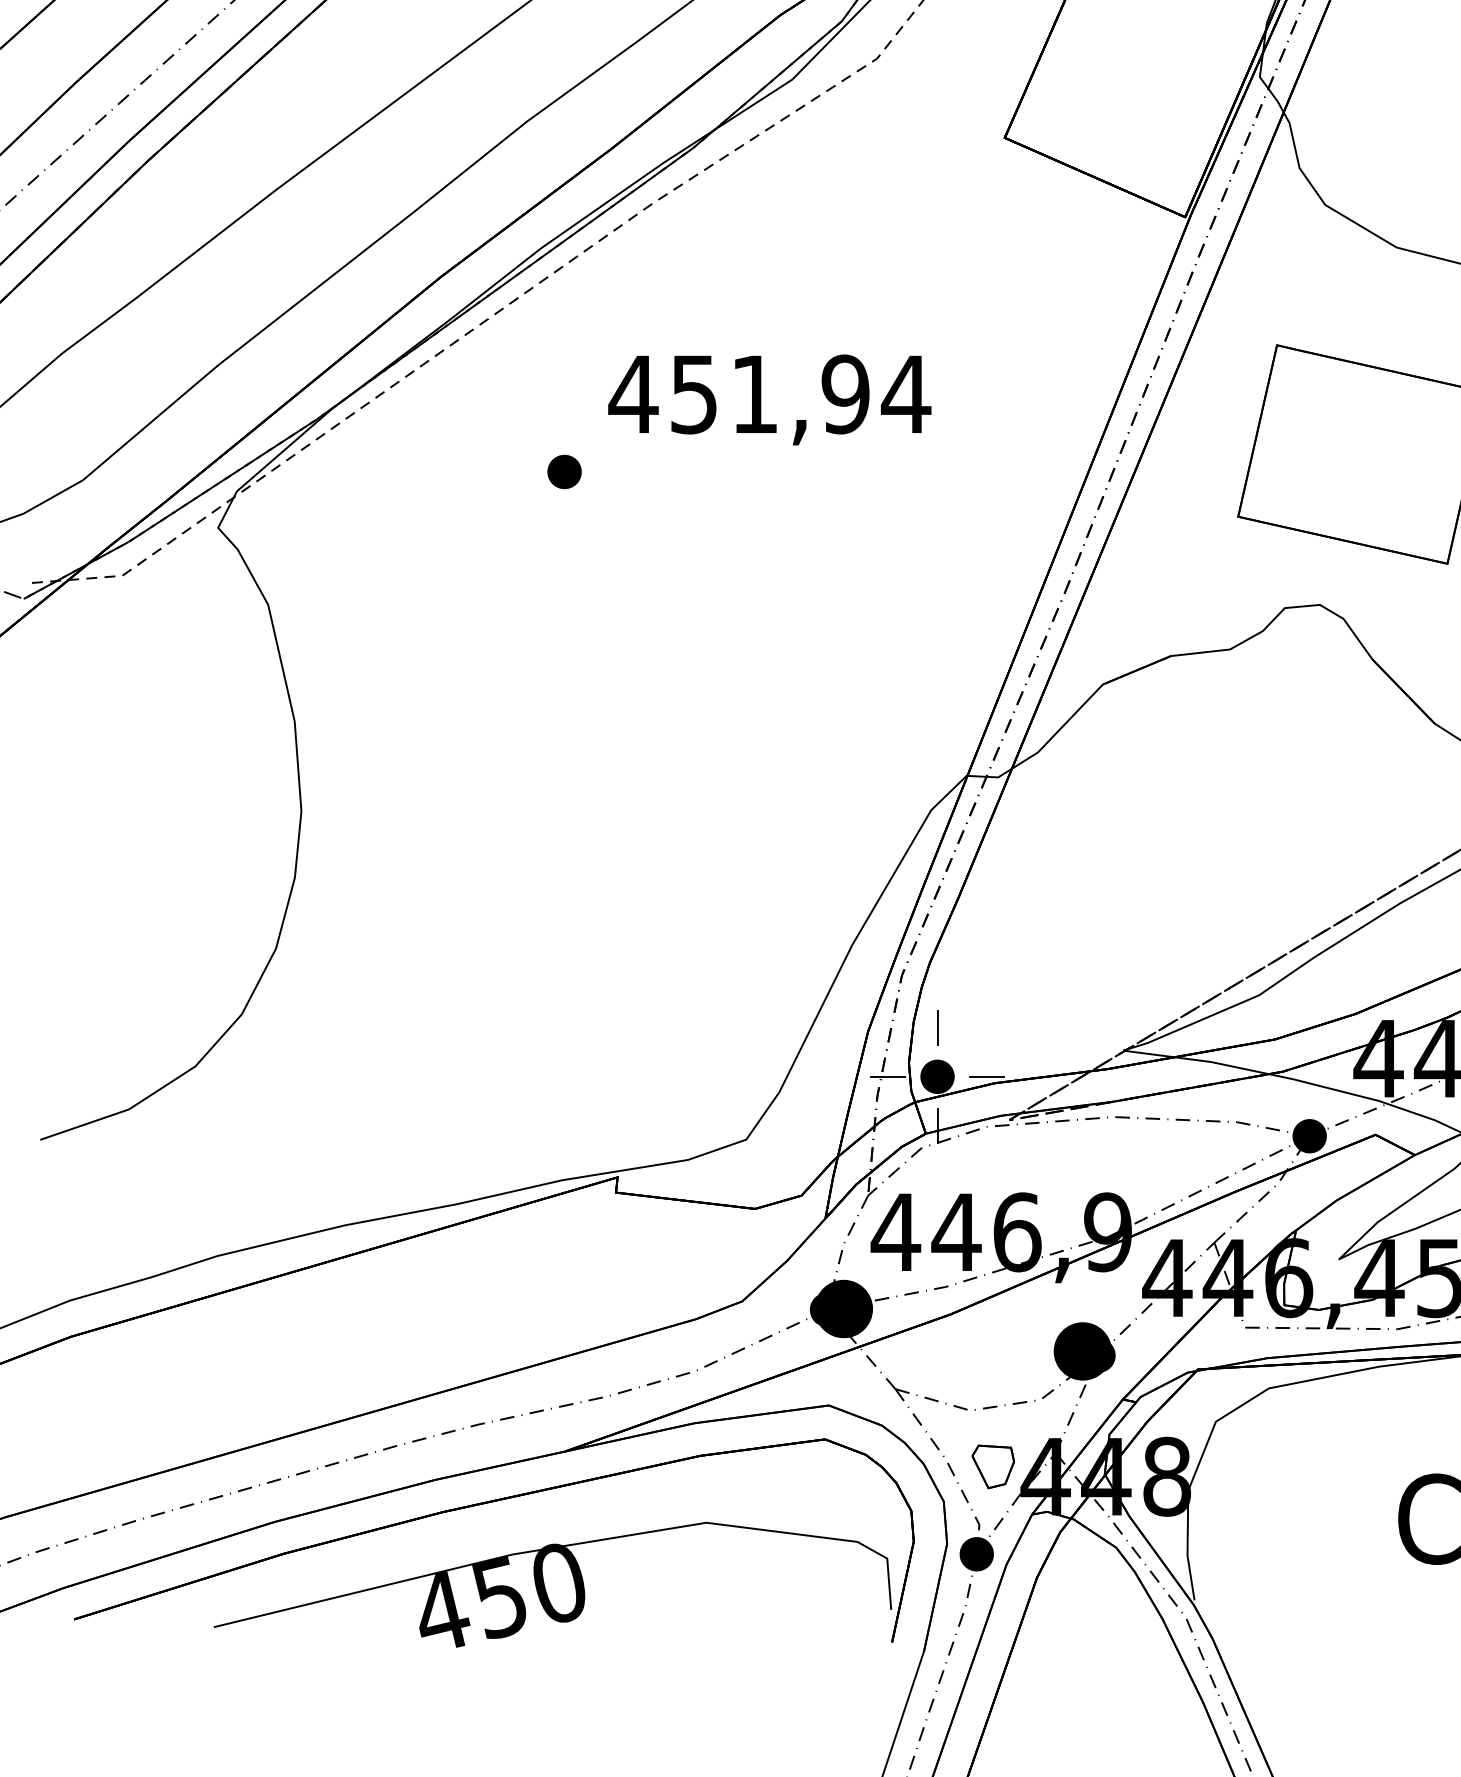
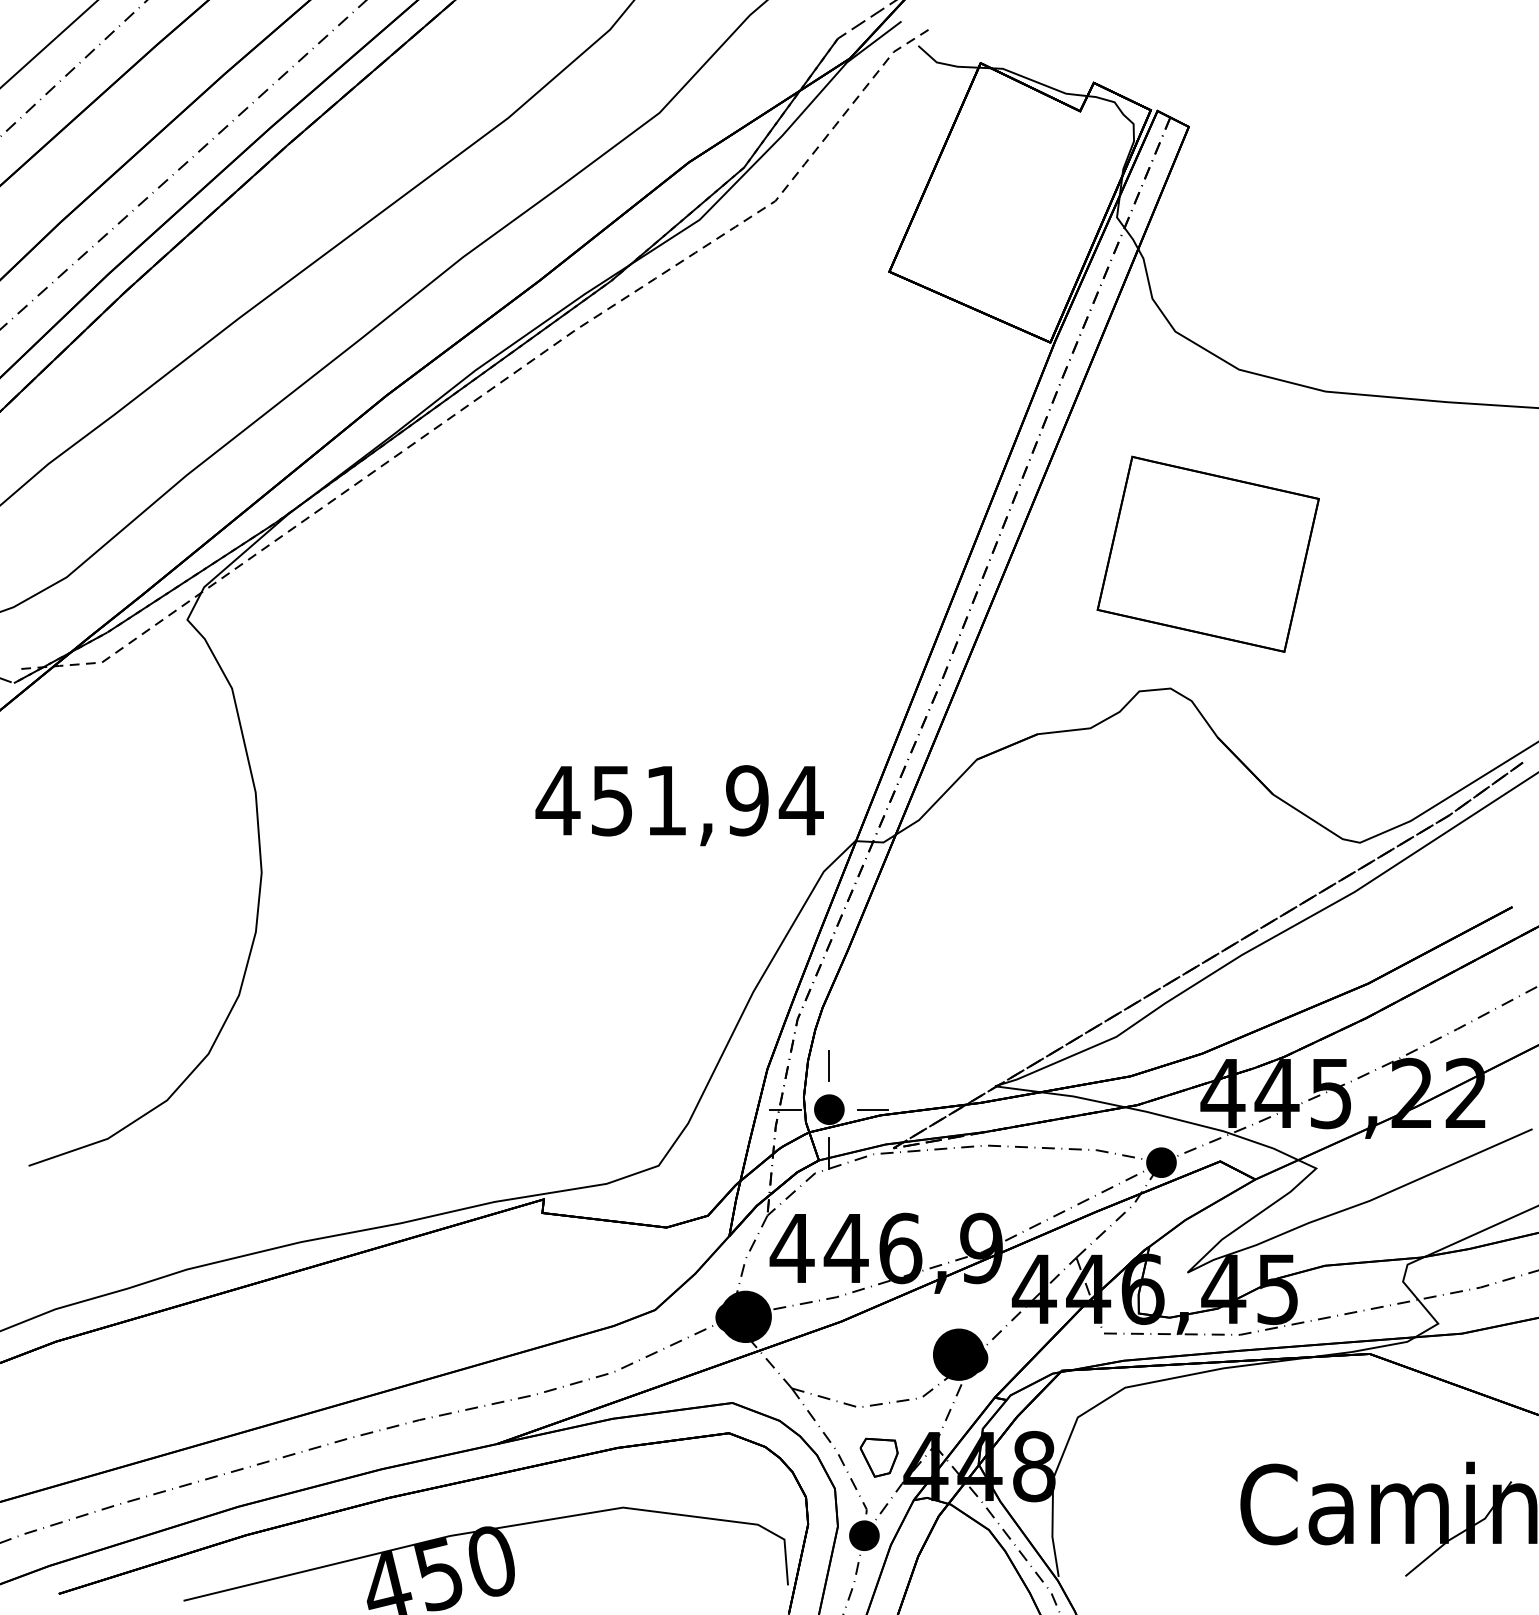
text: (769, 399) -> (679, 805), moved
part: (564, 471) -> (496, 569), removed

